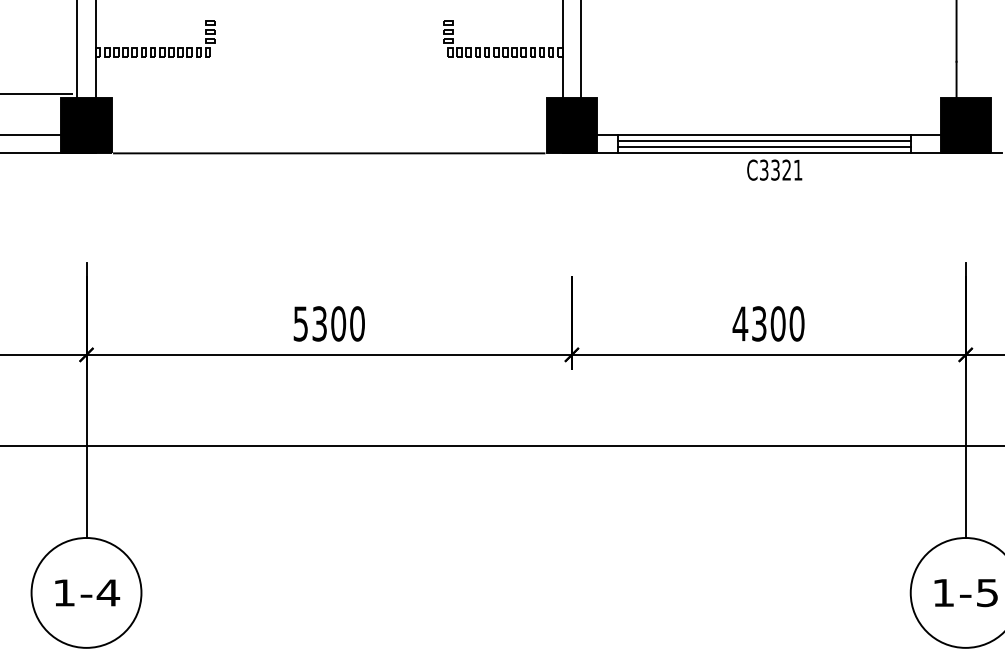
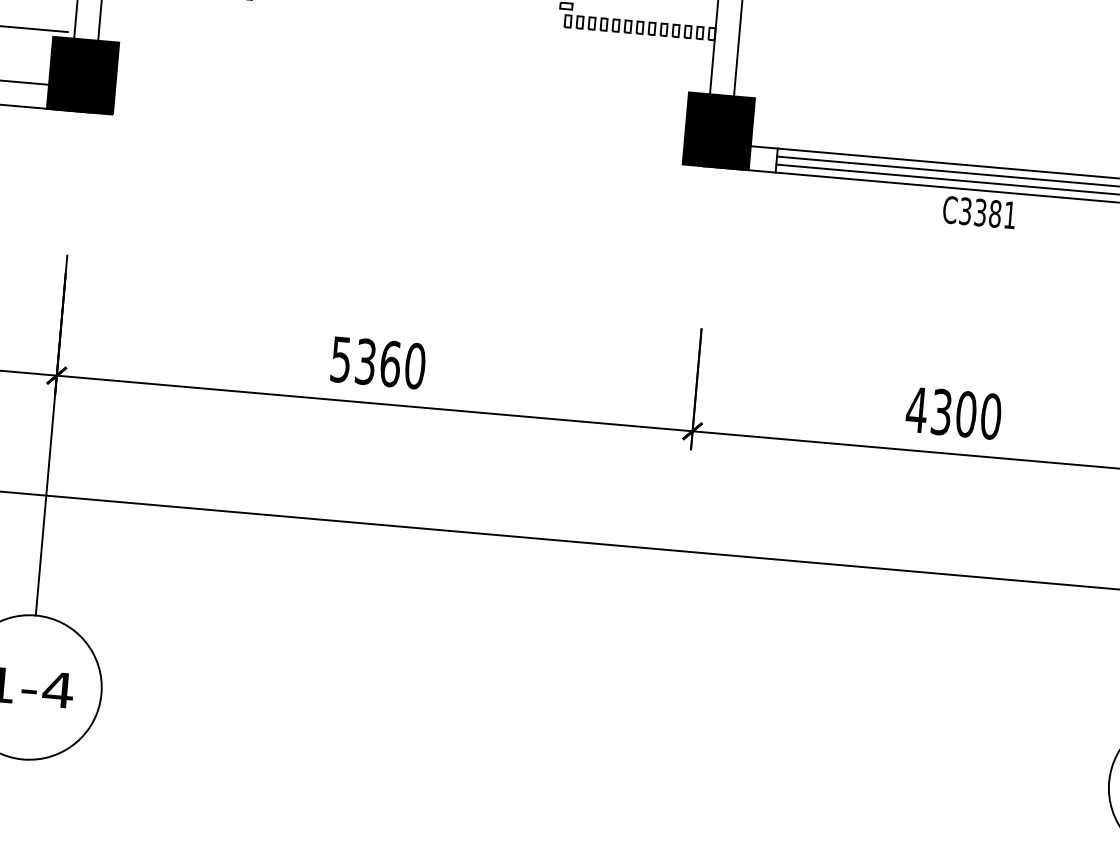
line: (329, 153) -> (398, 139), removed
text: (786, 169) -> (994, 213), C3321 -> C3381
text: (338, 323) -> (390, 363), 5300 -> 5360

